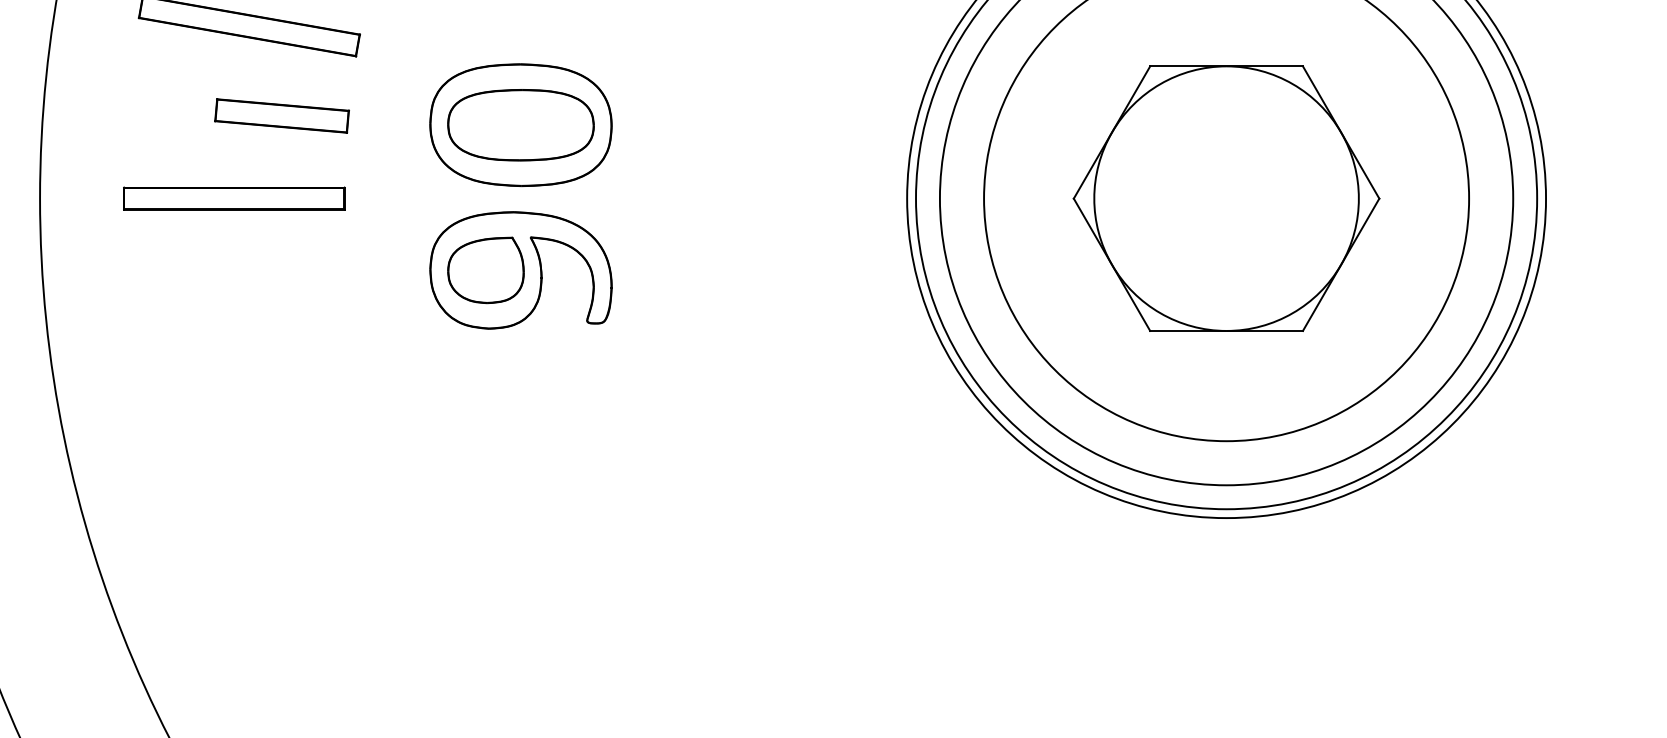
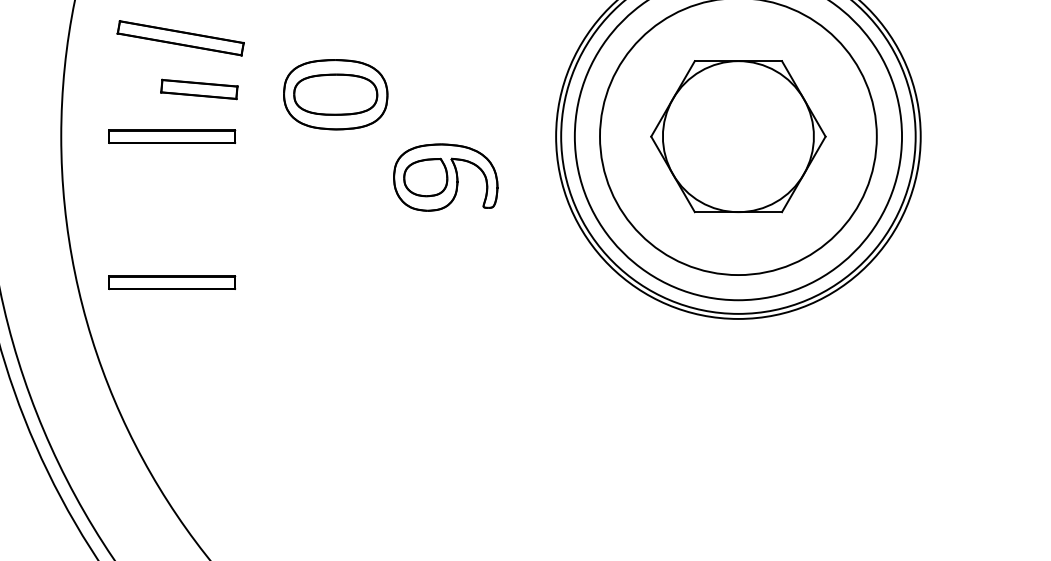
part: (520, 270) -> (445, 177), moved
part: (234, 454) -> (172, 282), added

